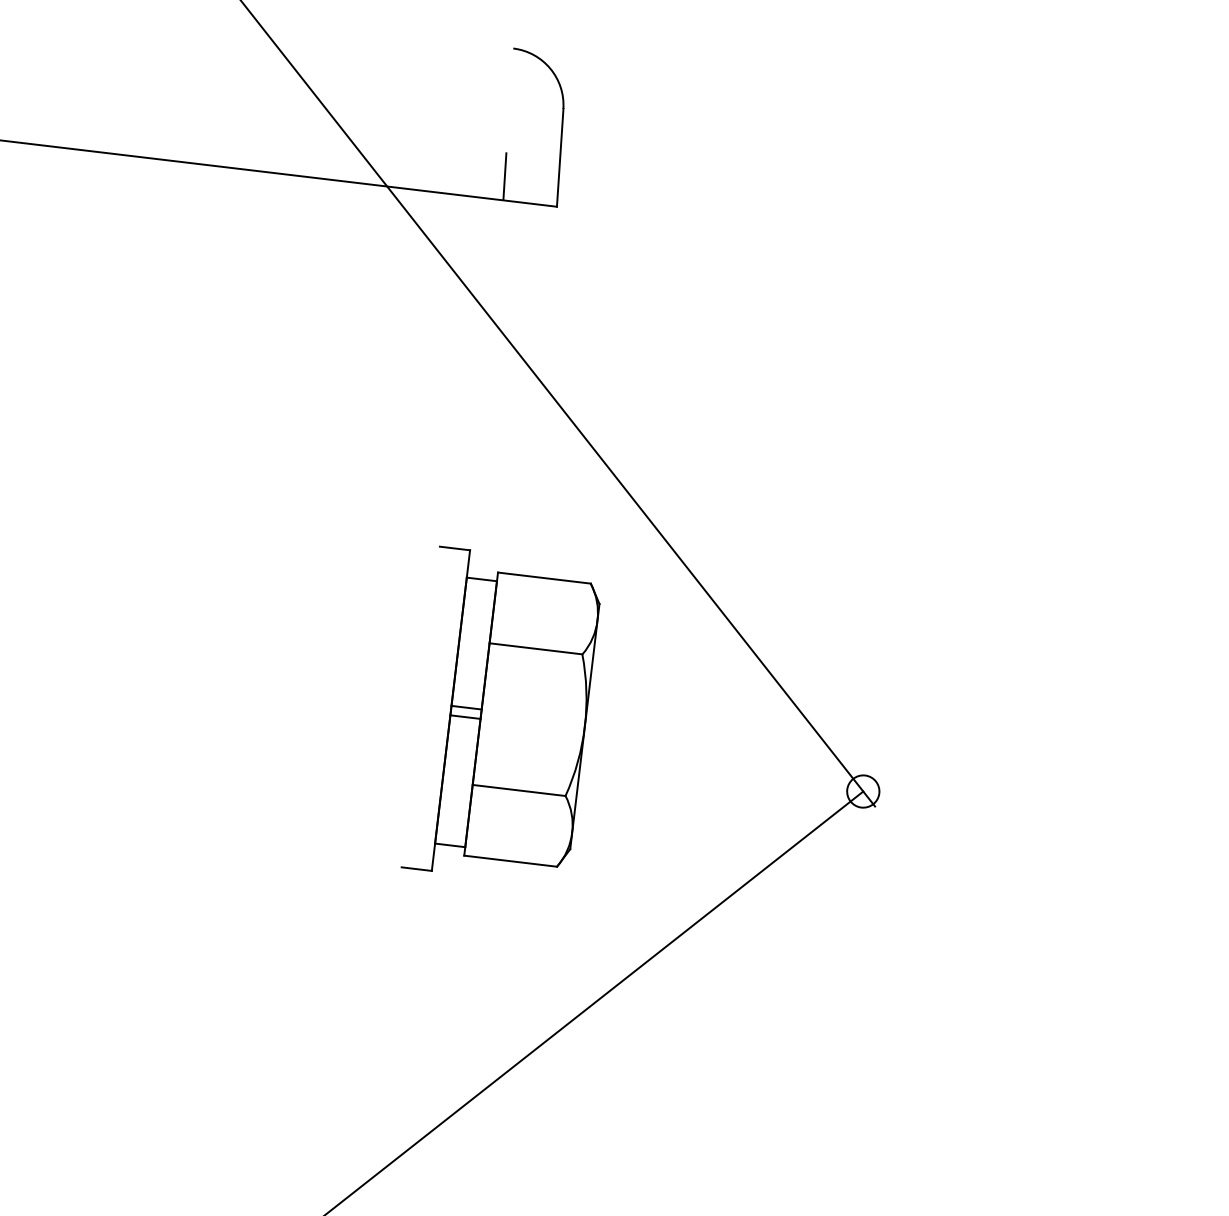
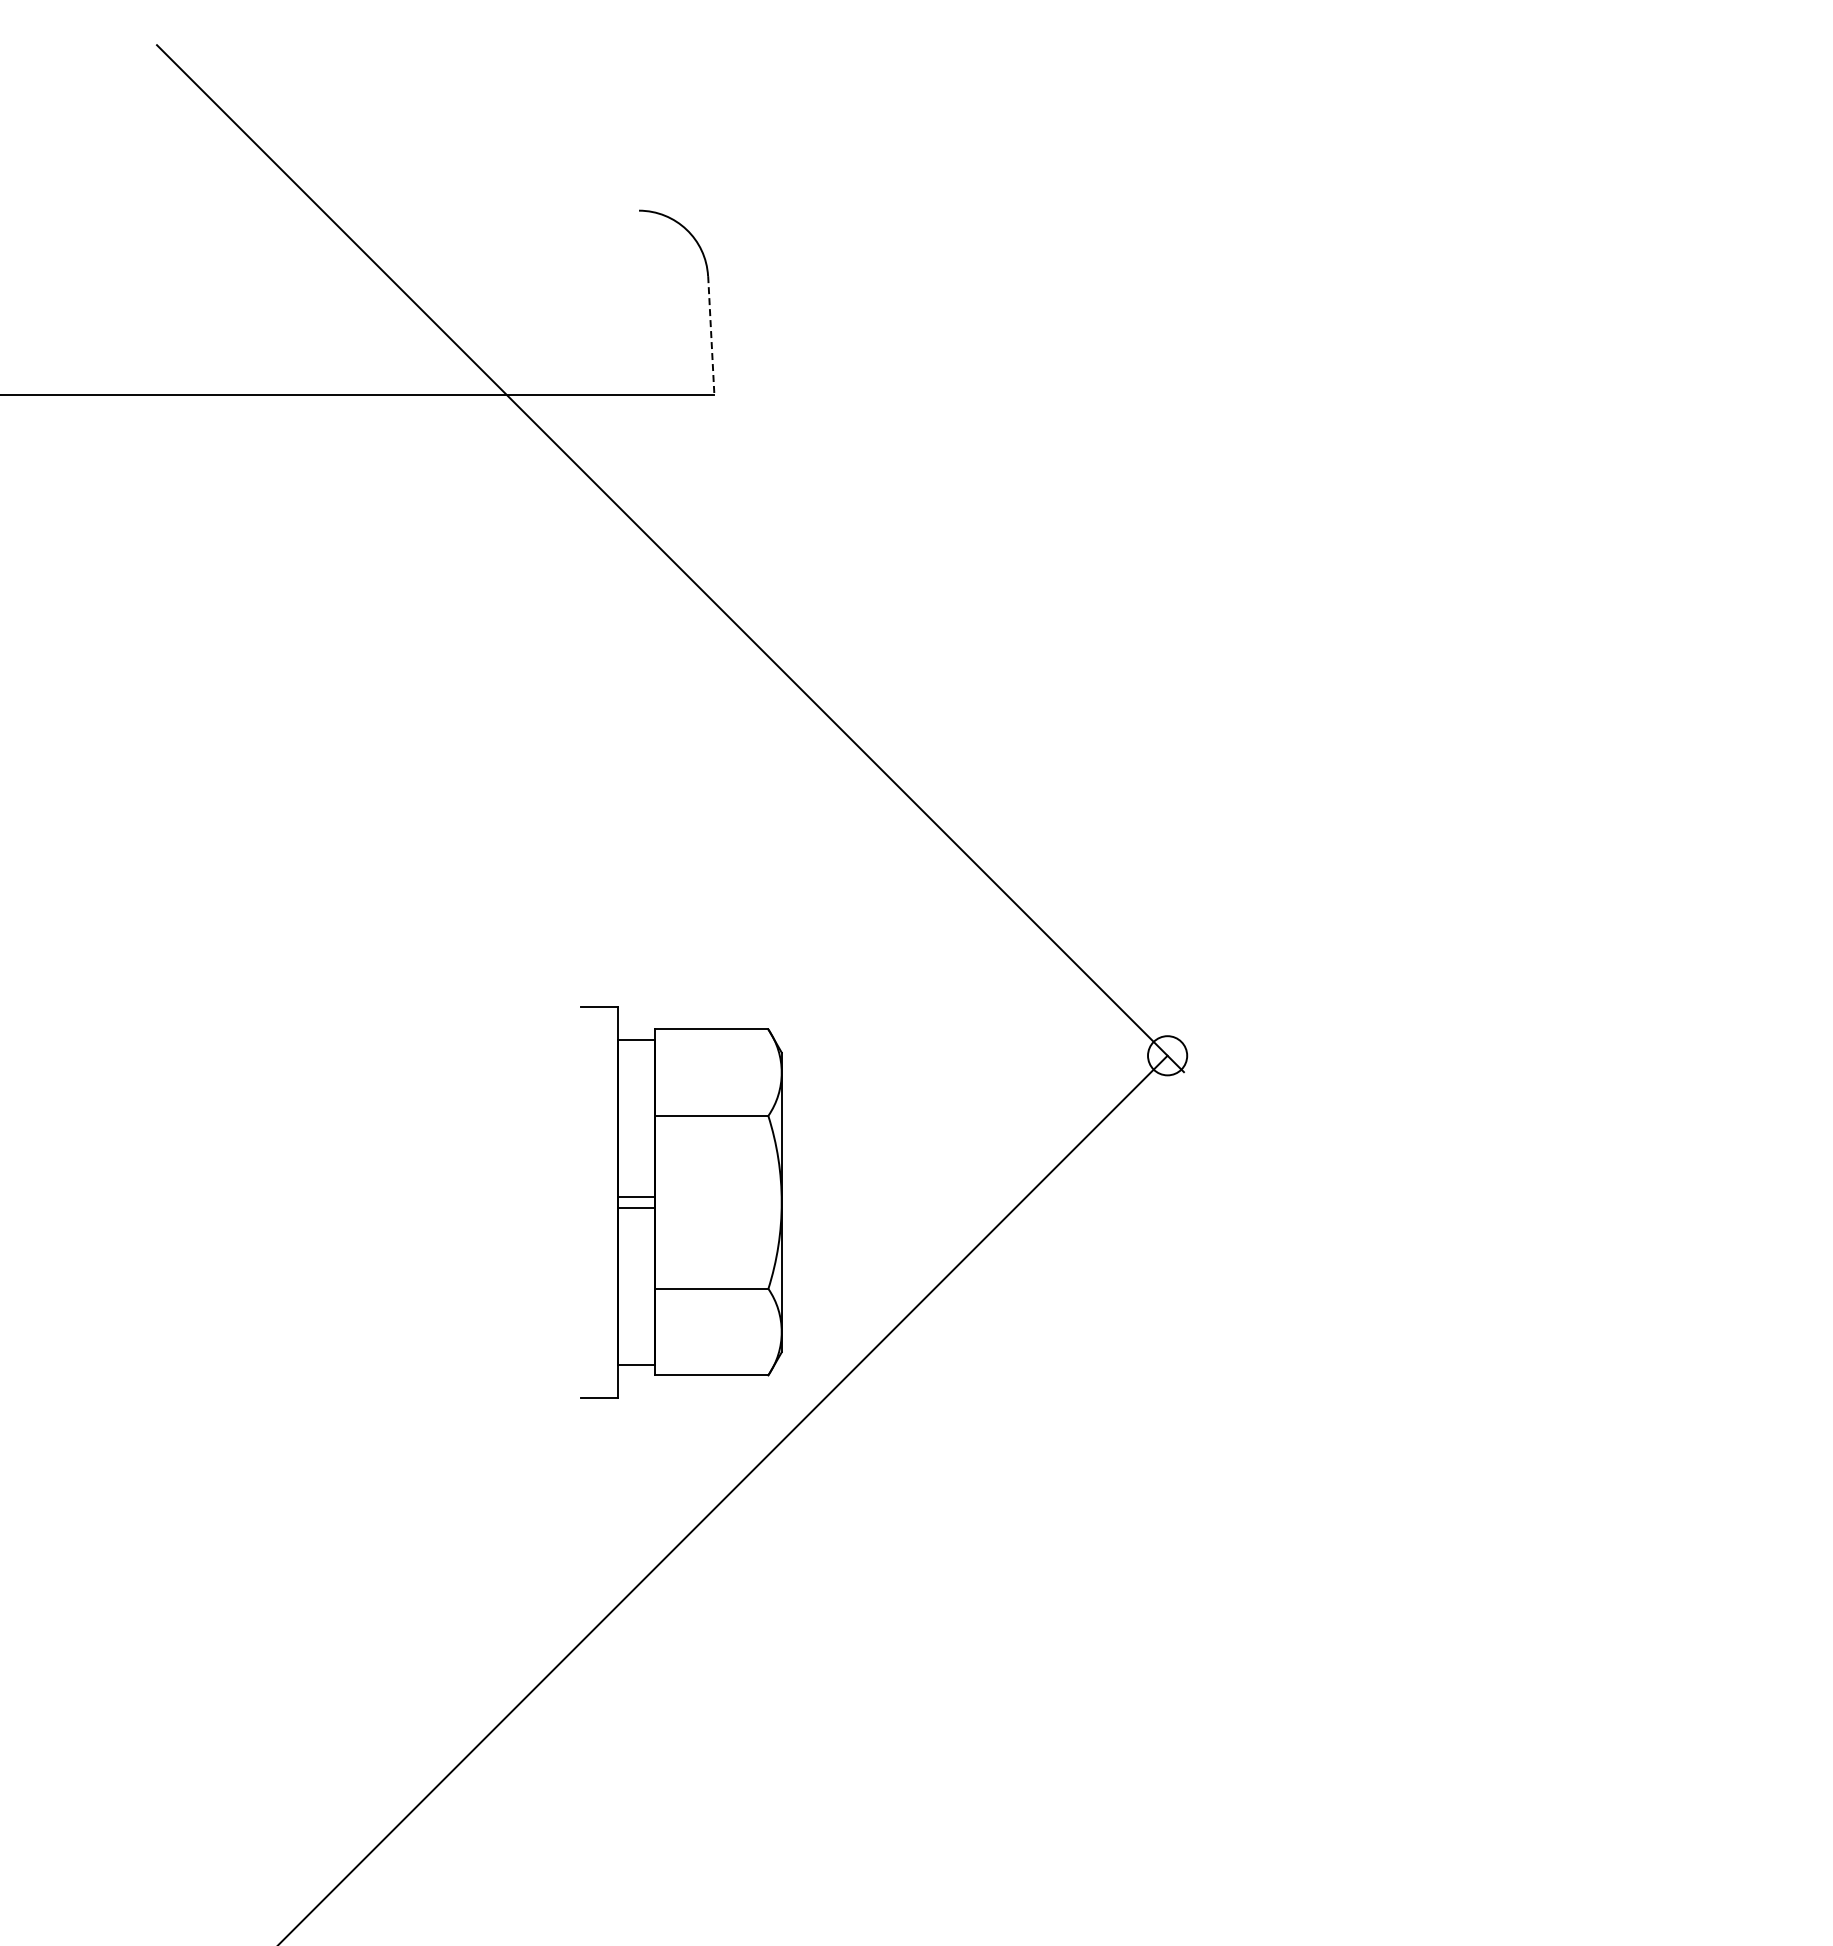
line: (560, 157) -> (711, 335), solid -> dashed
line: (504, 175) -> (646, 365), removed
part: (502, 716) -> (681, 1202), moved

